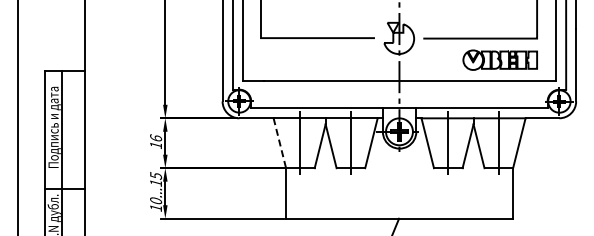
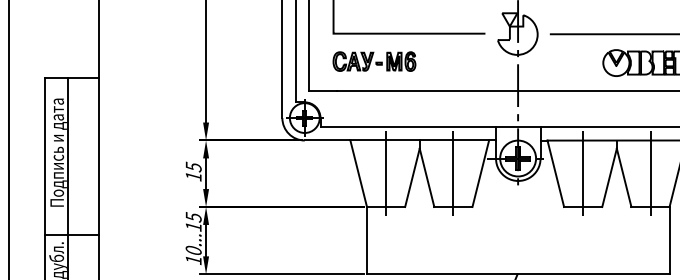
part: (291, 58) -> (374, 60), added
text: (156, 138) -> (194, 167), 16 -> 15
line: (279, 143) -> (358, 174), dashed -> solid

